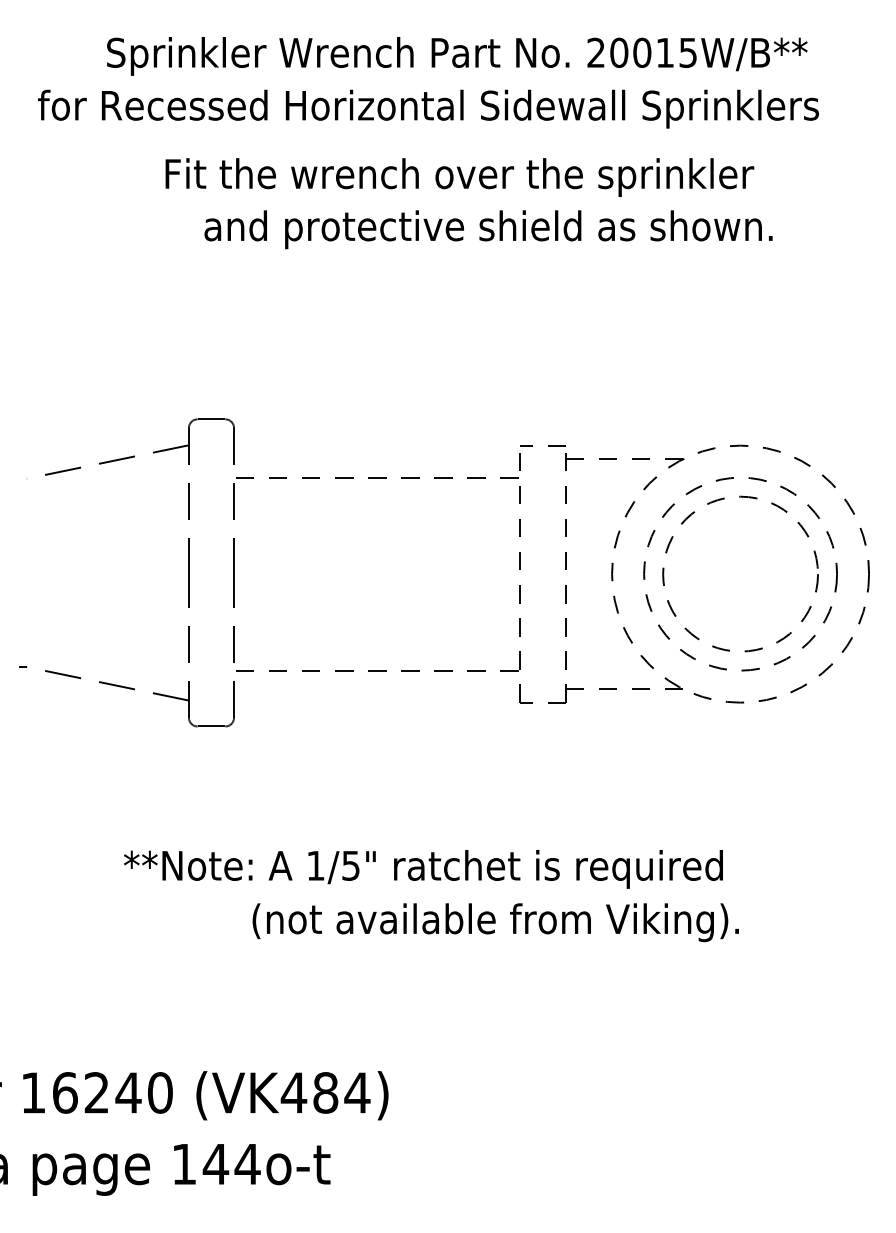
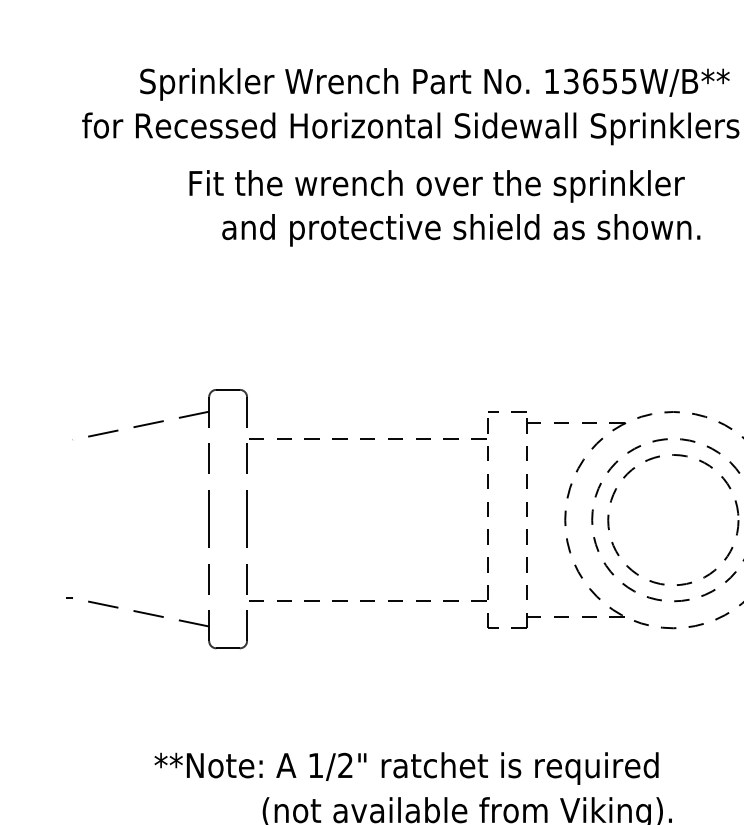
text: (630, 52) -> (580, 81), 20015W/B** -> 13655W/B**
text: (350, 865) -> (345, 765), 1/5" -> 1/2"

